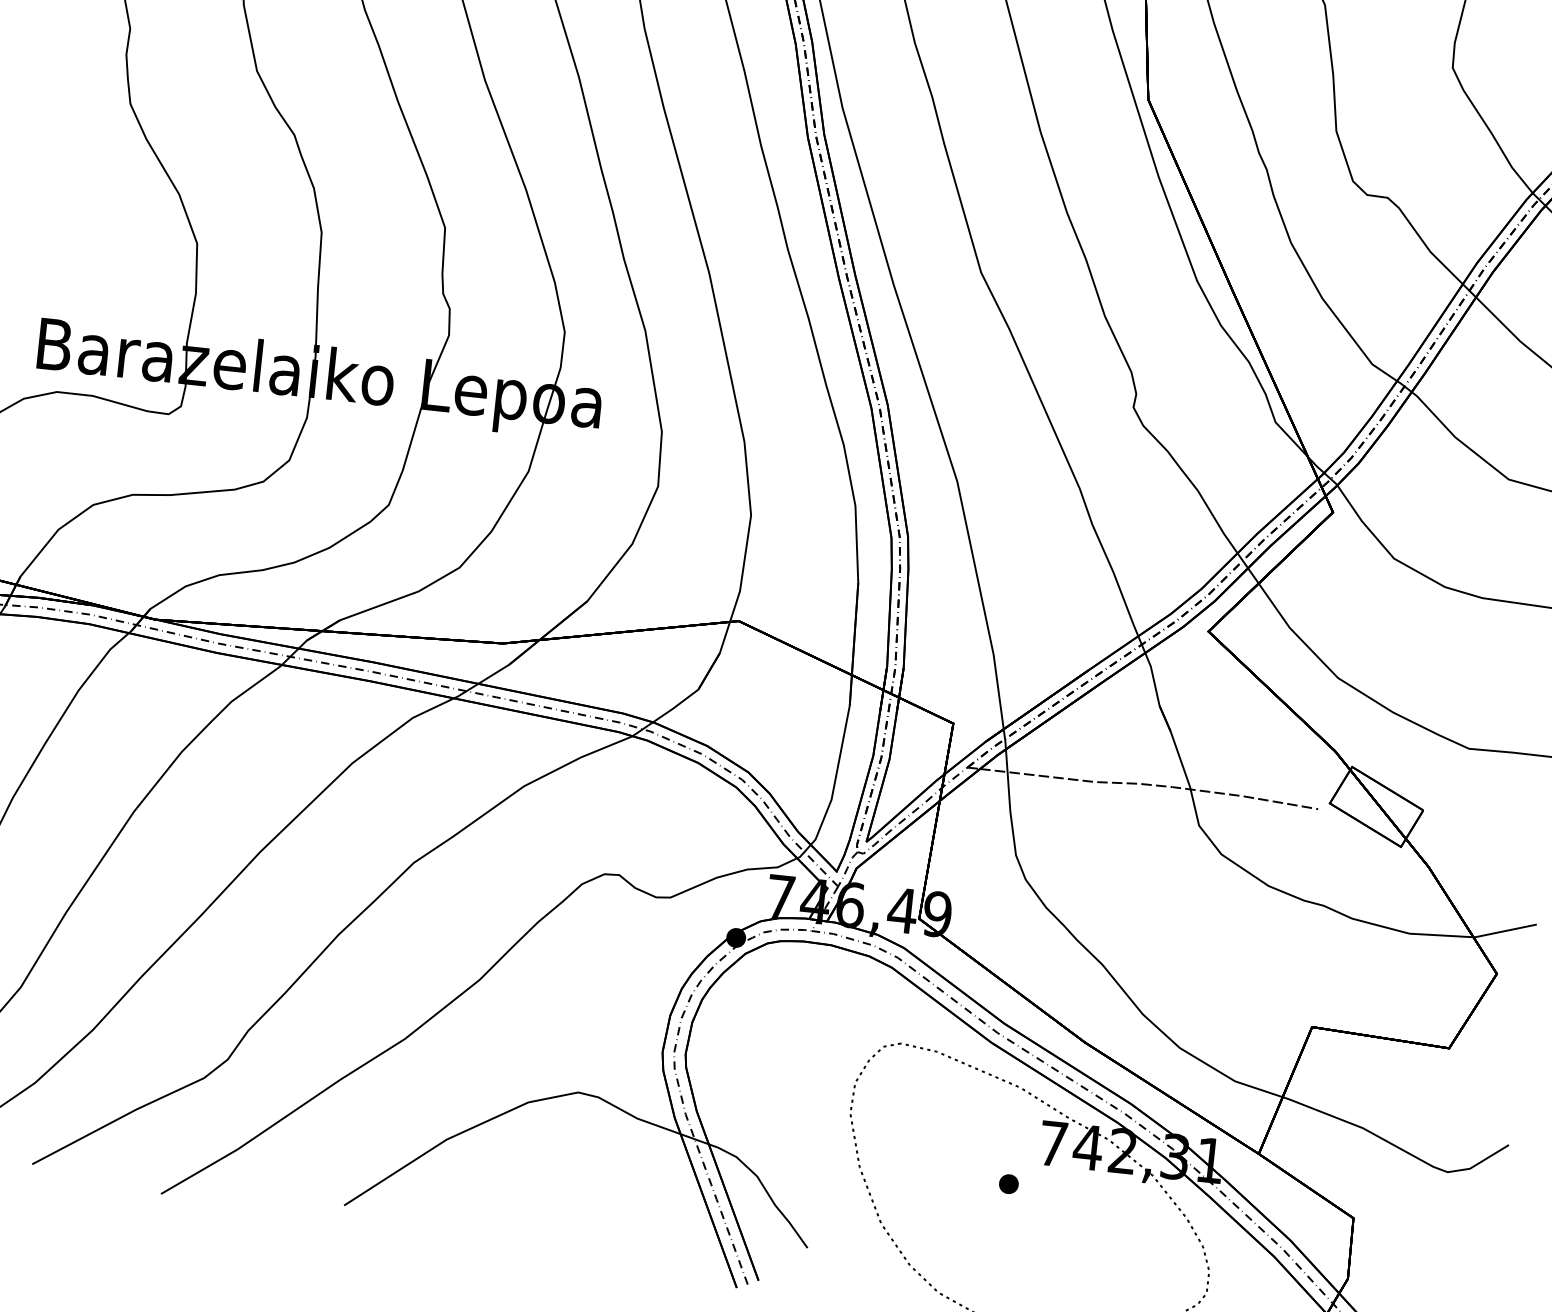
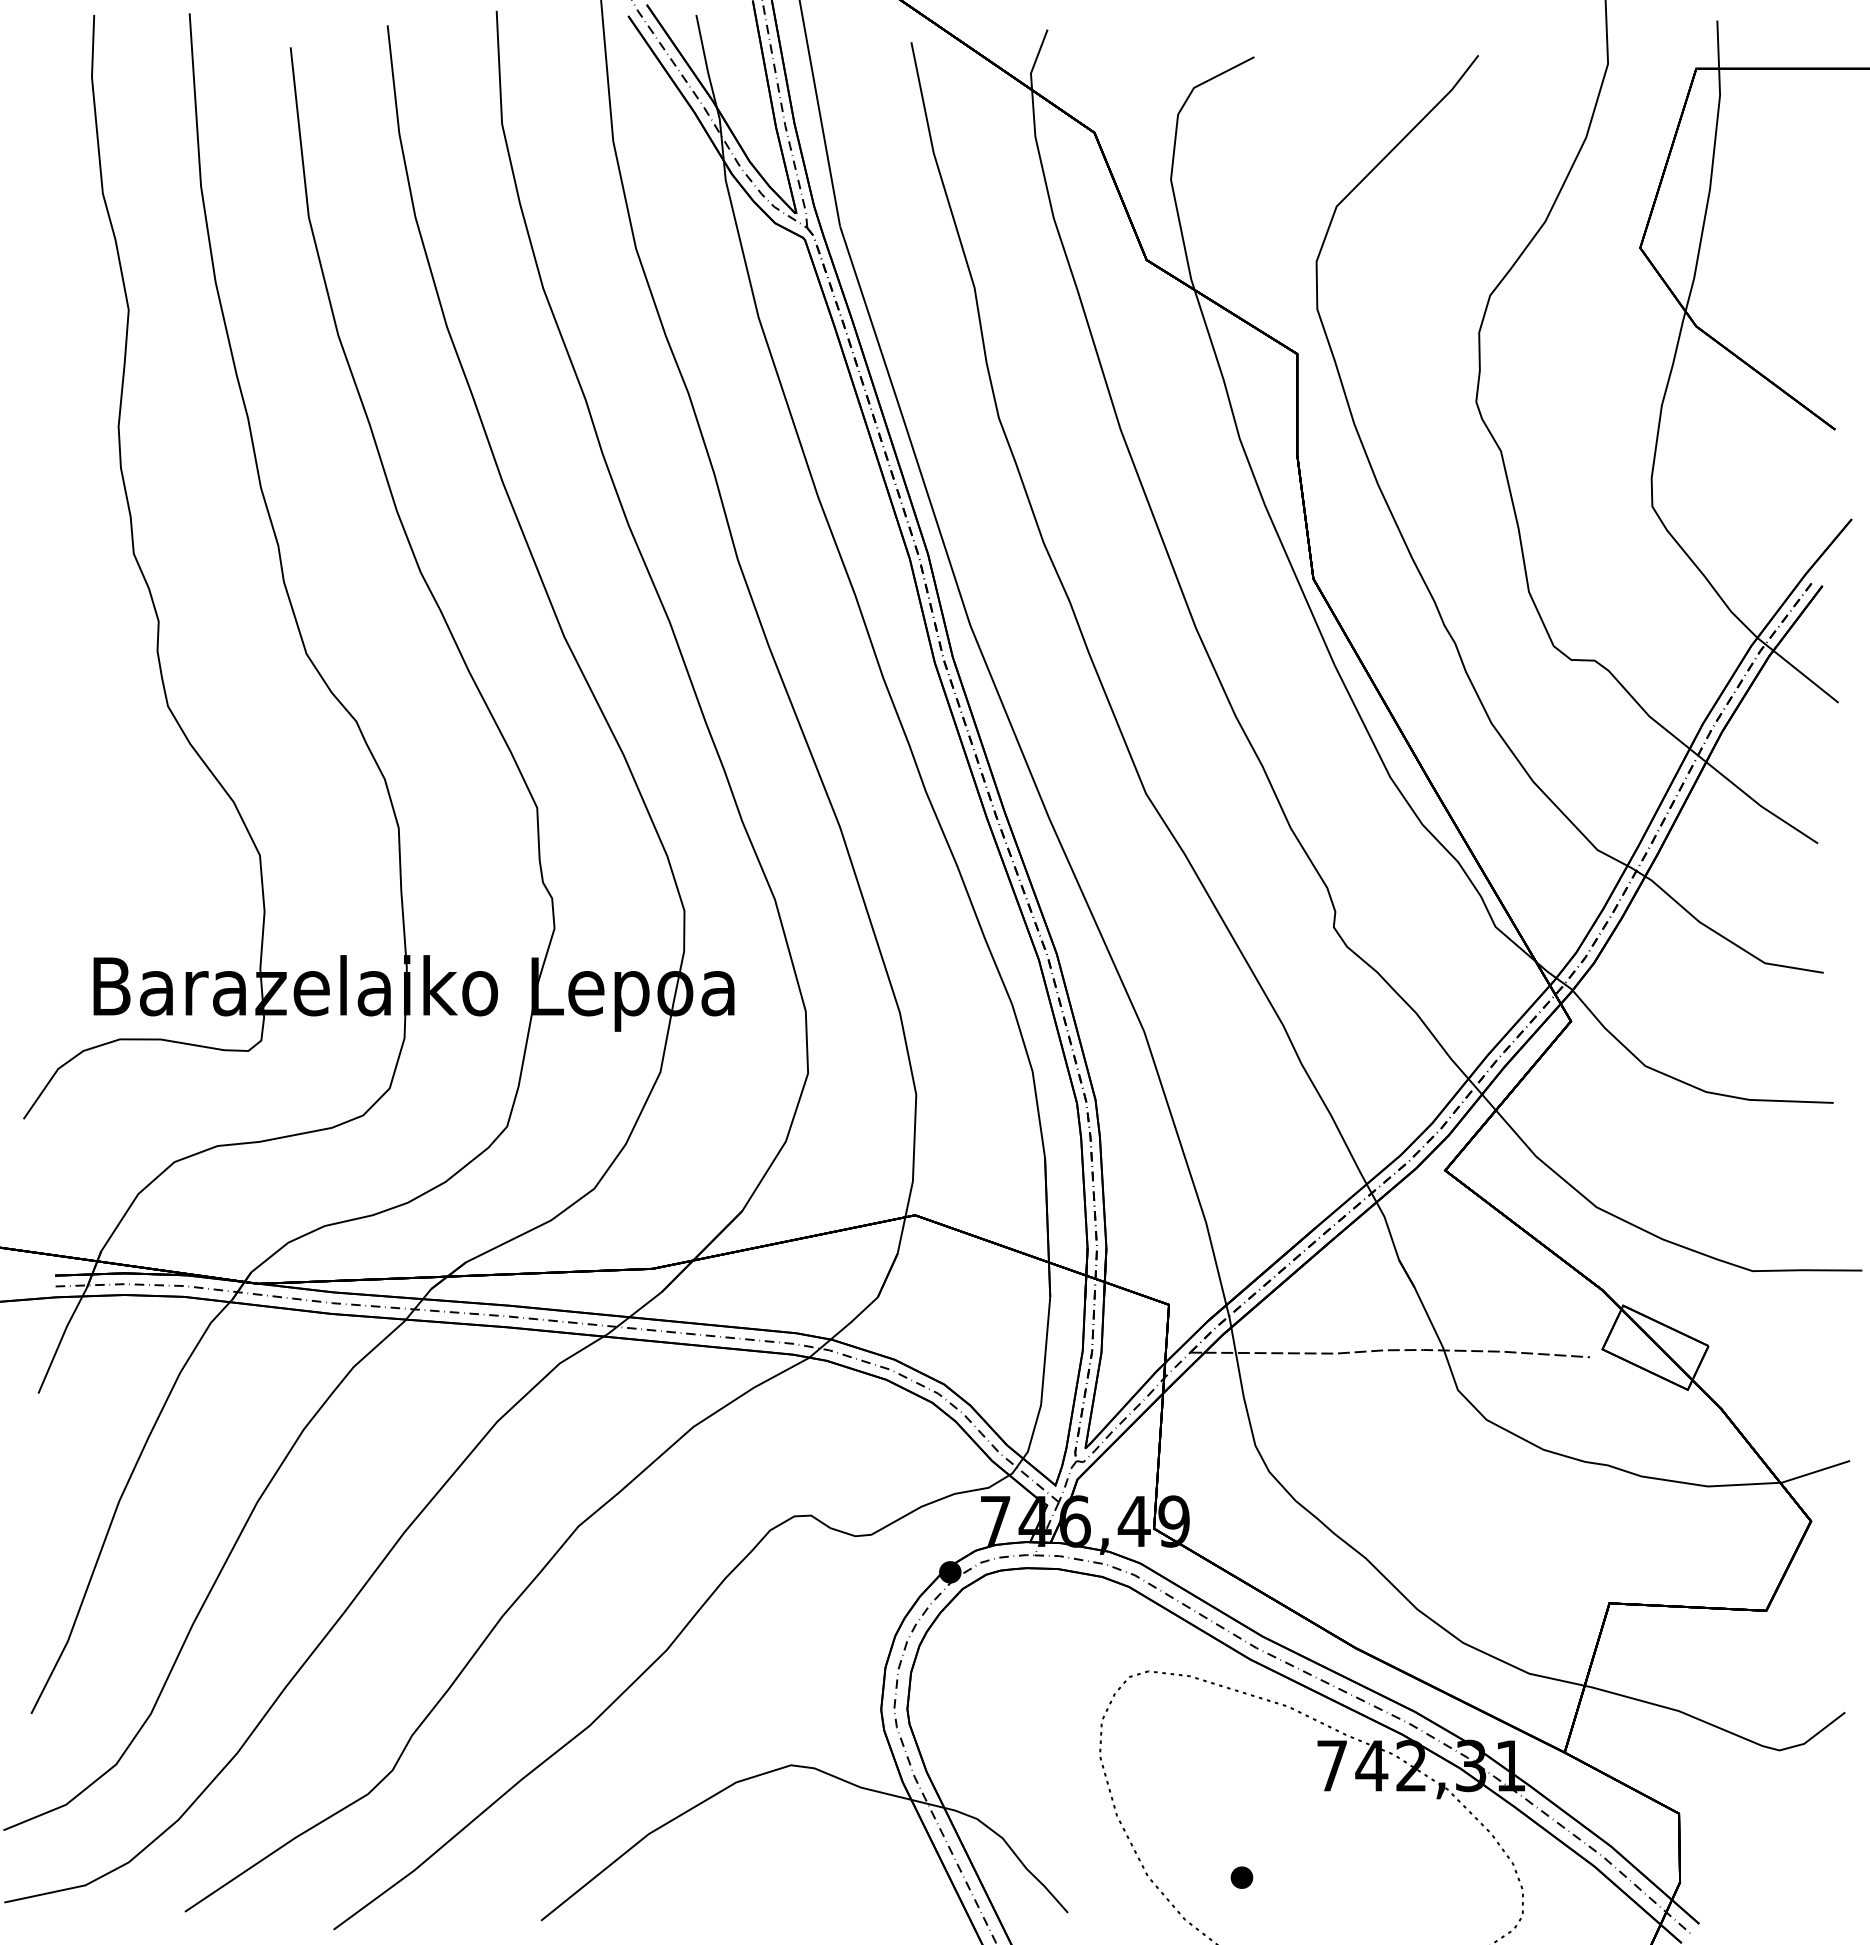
part: (1008, 1183) -> (1241, 1877), moved

